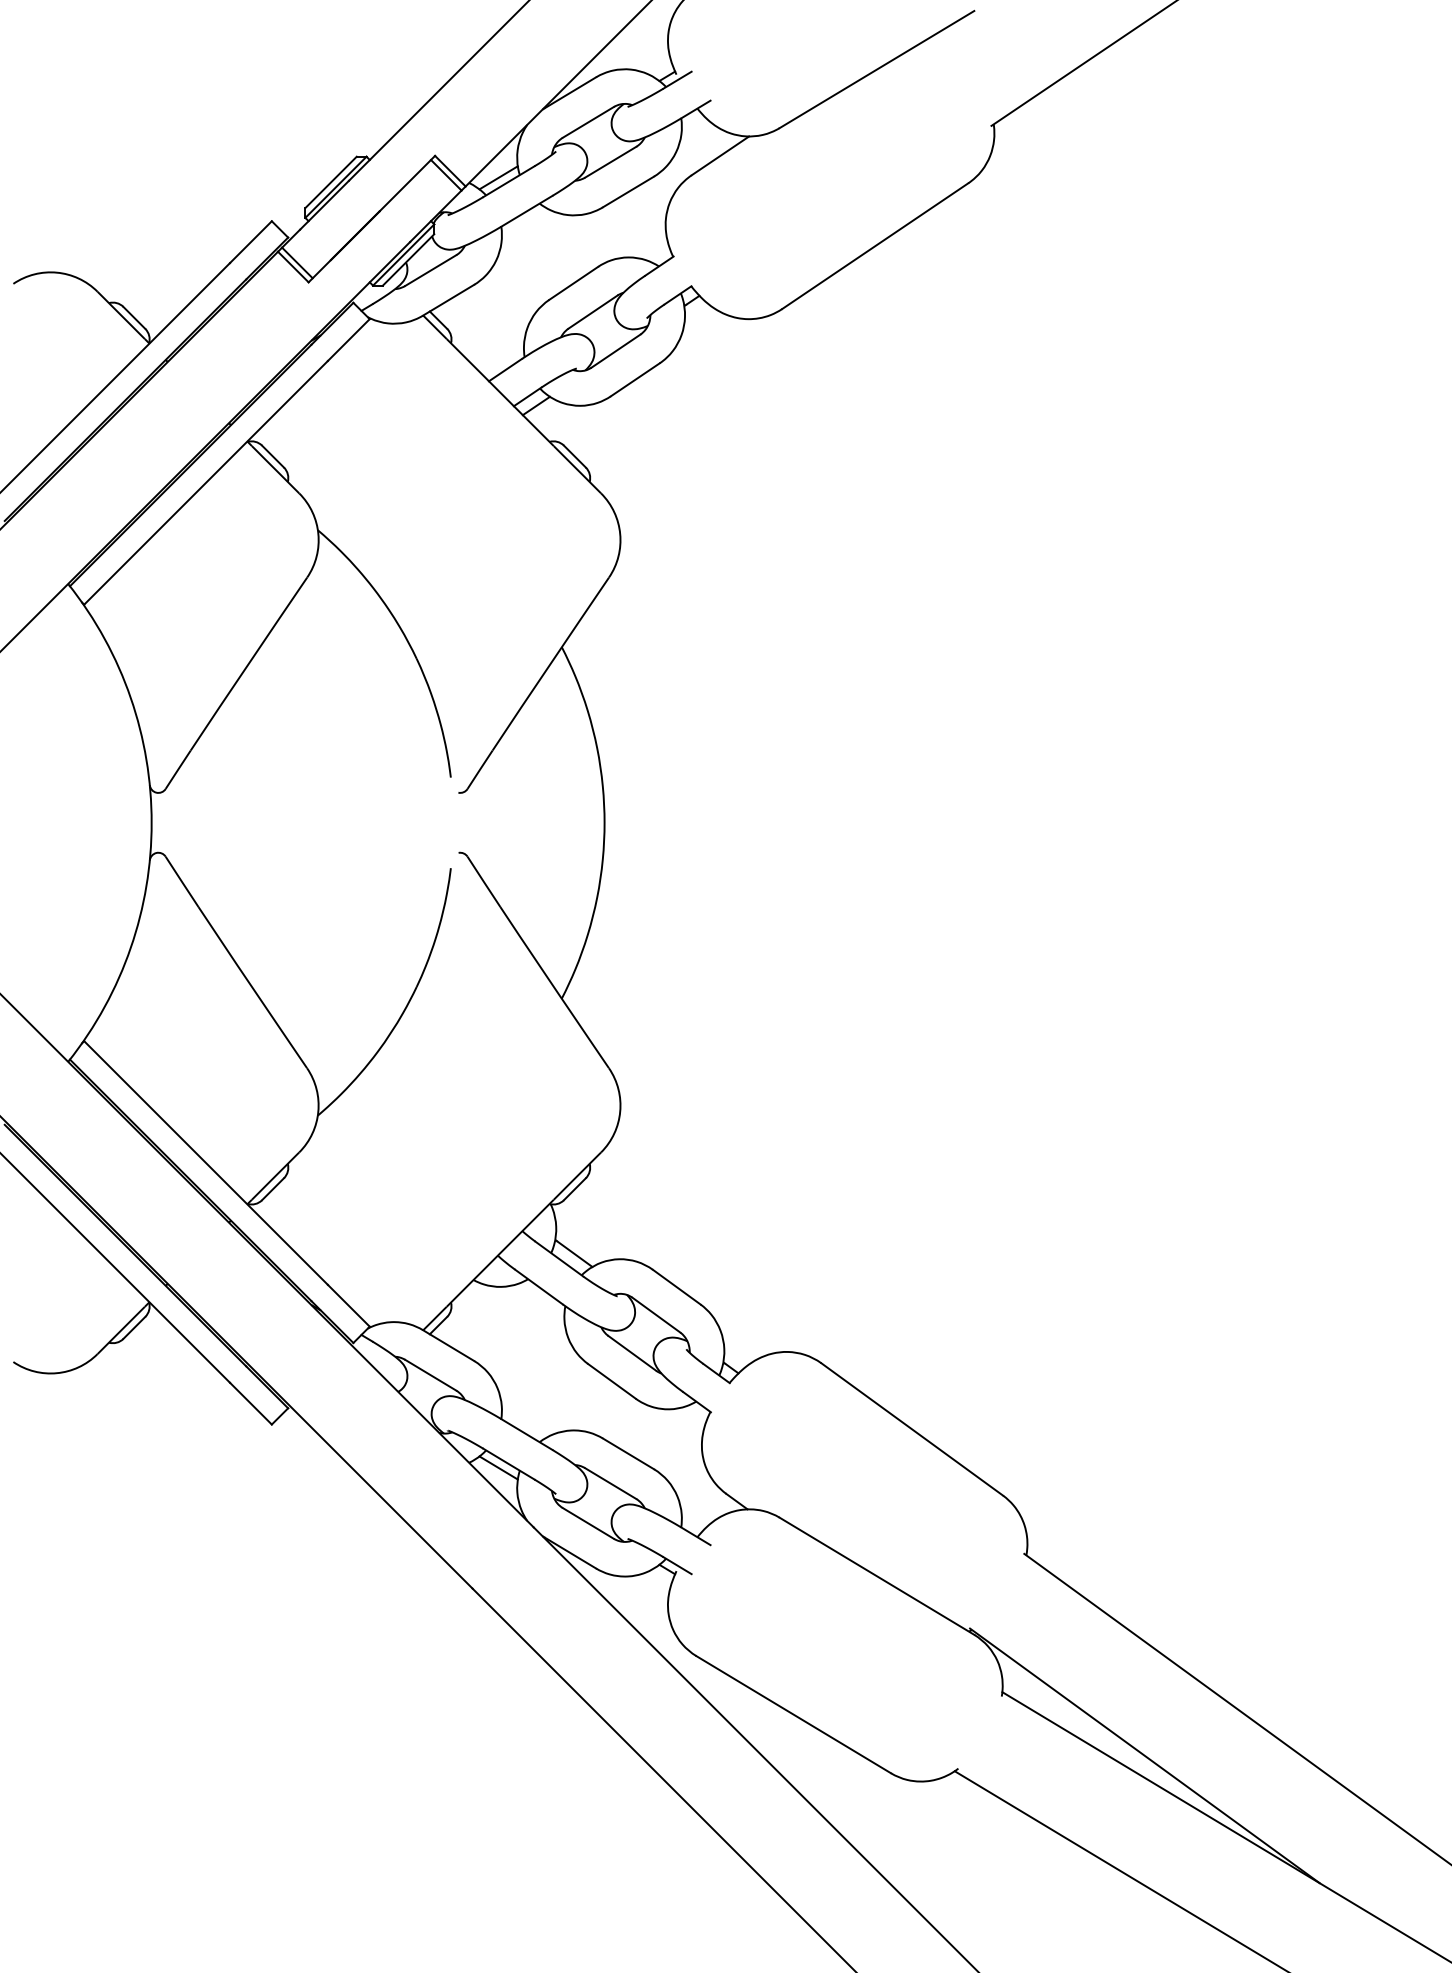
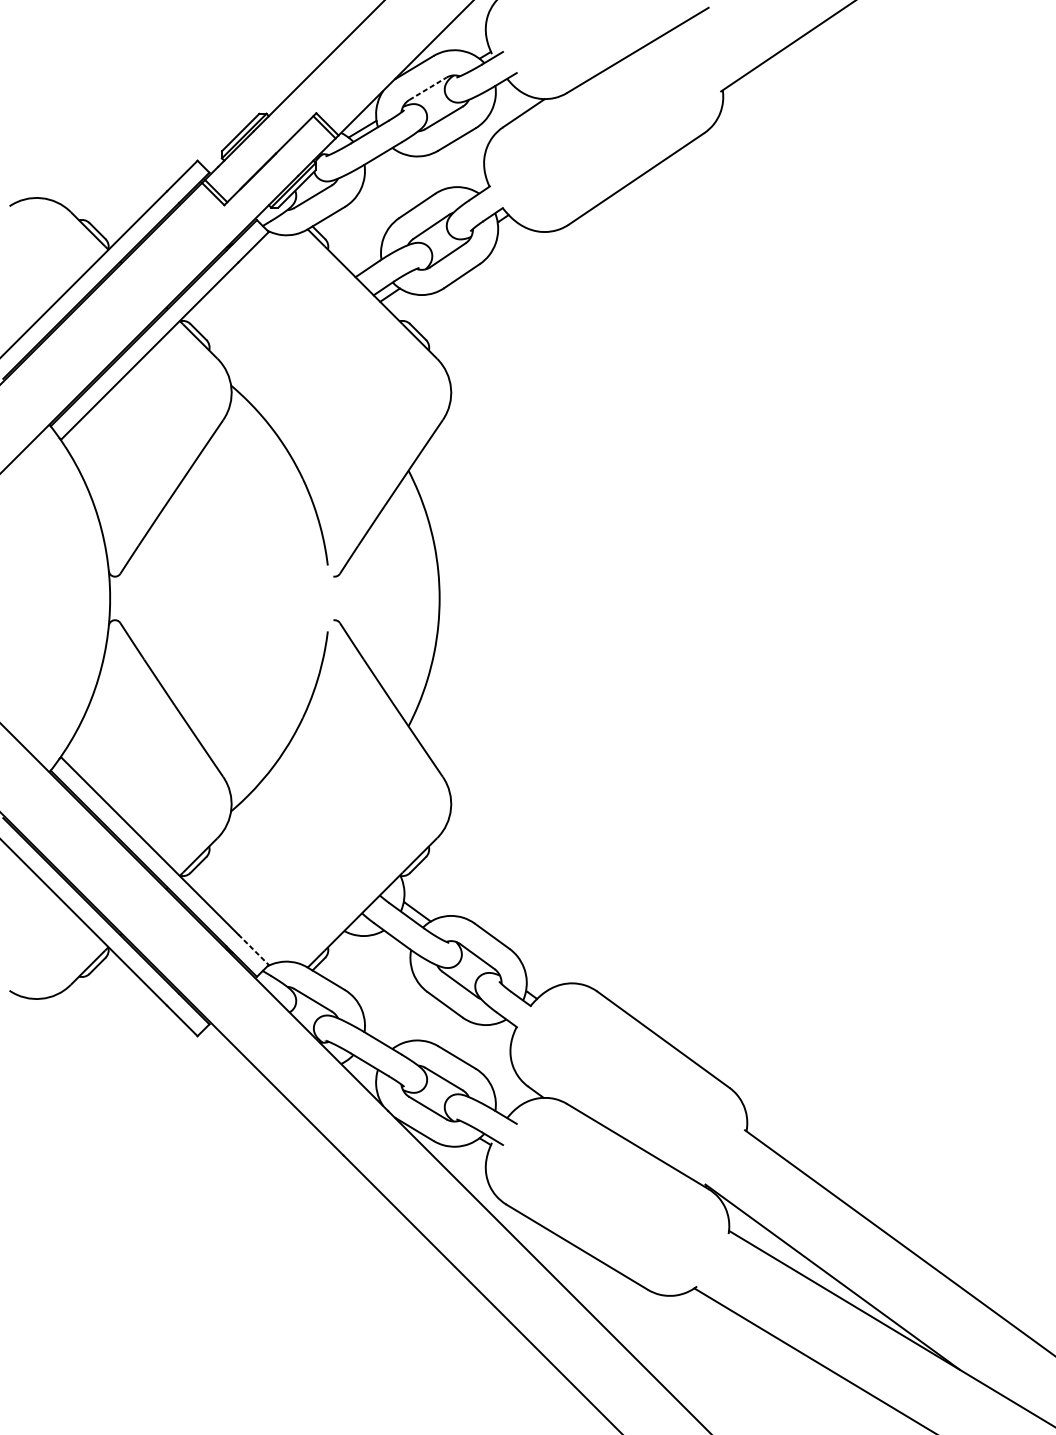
line: (588, 122) -> (427, 88), solid -> dashed
line: (348, 1305) -> (253, 949), solid -> dashed
line: (498, 1467) -> (362, 1067), removed

